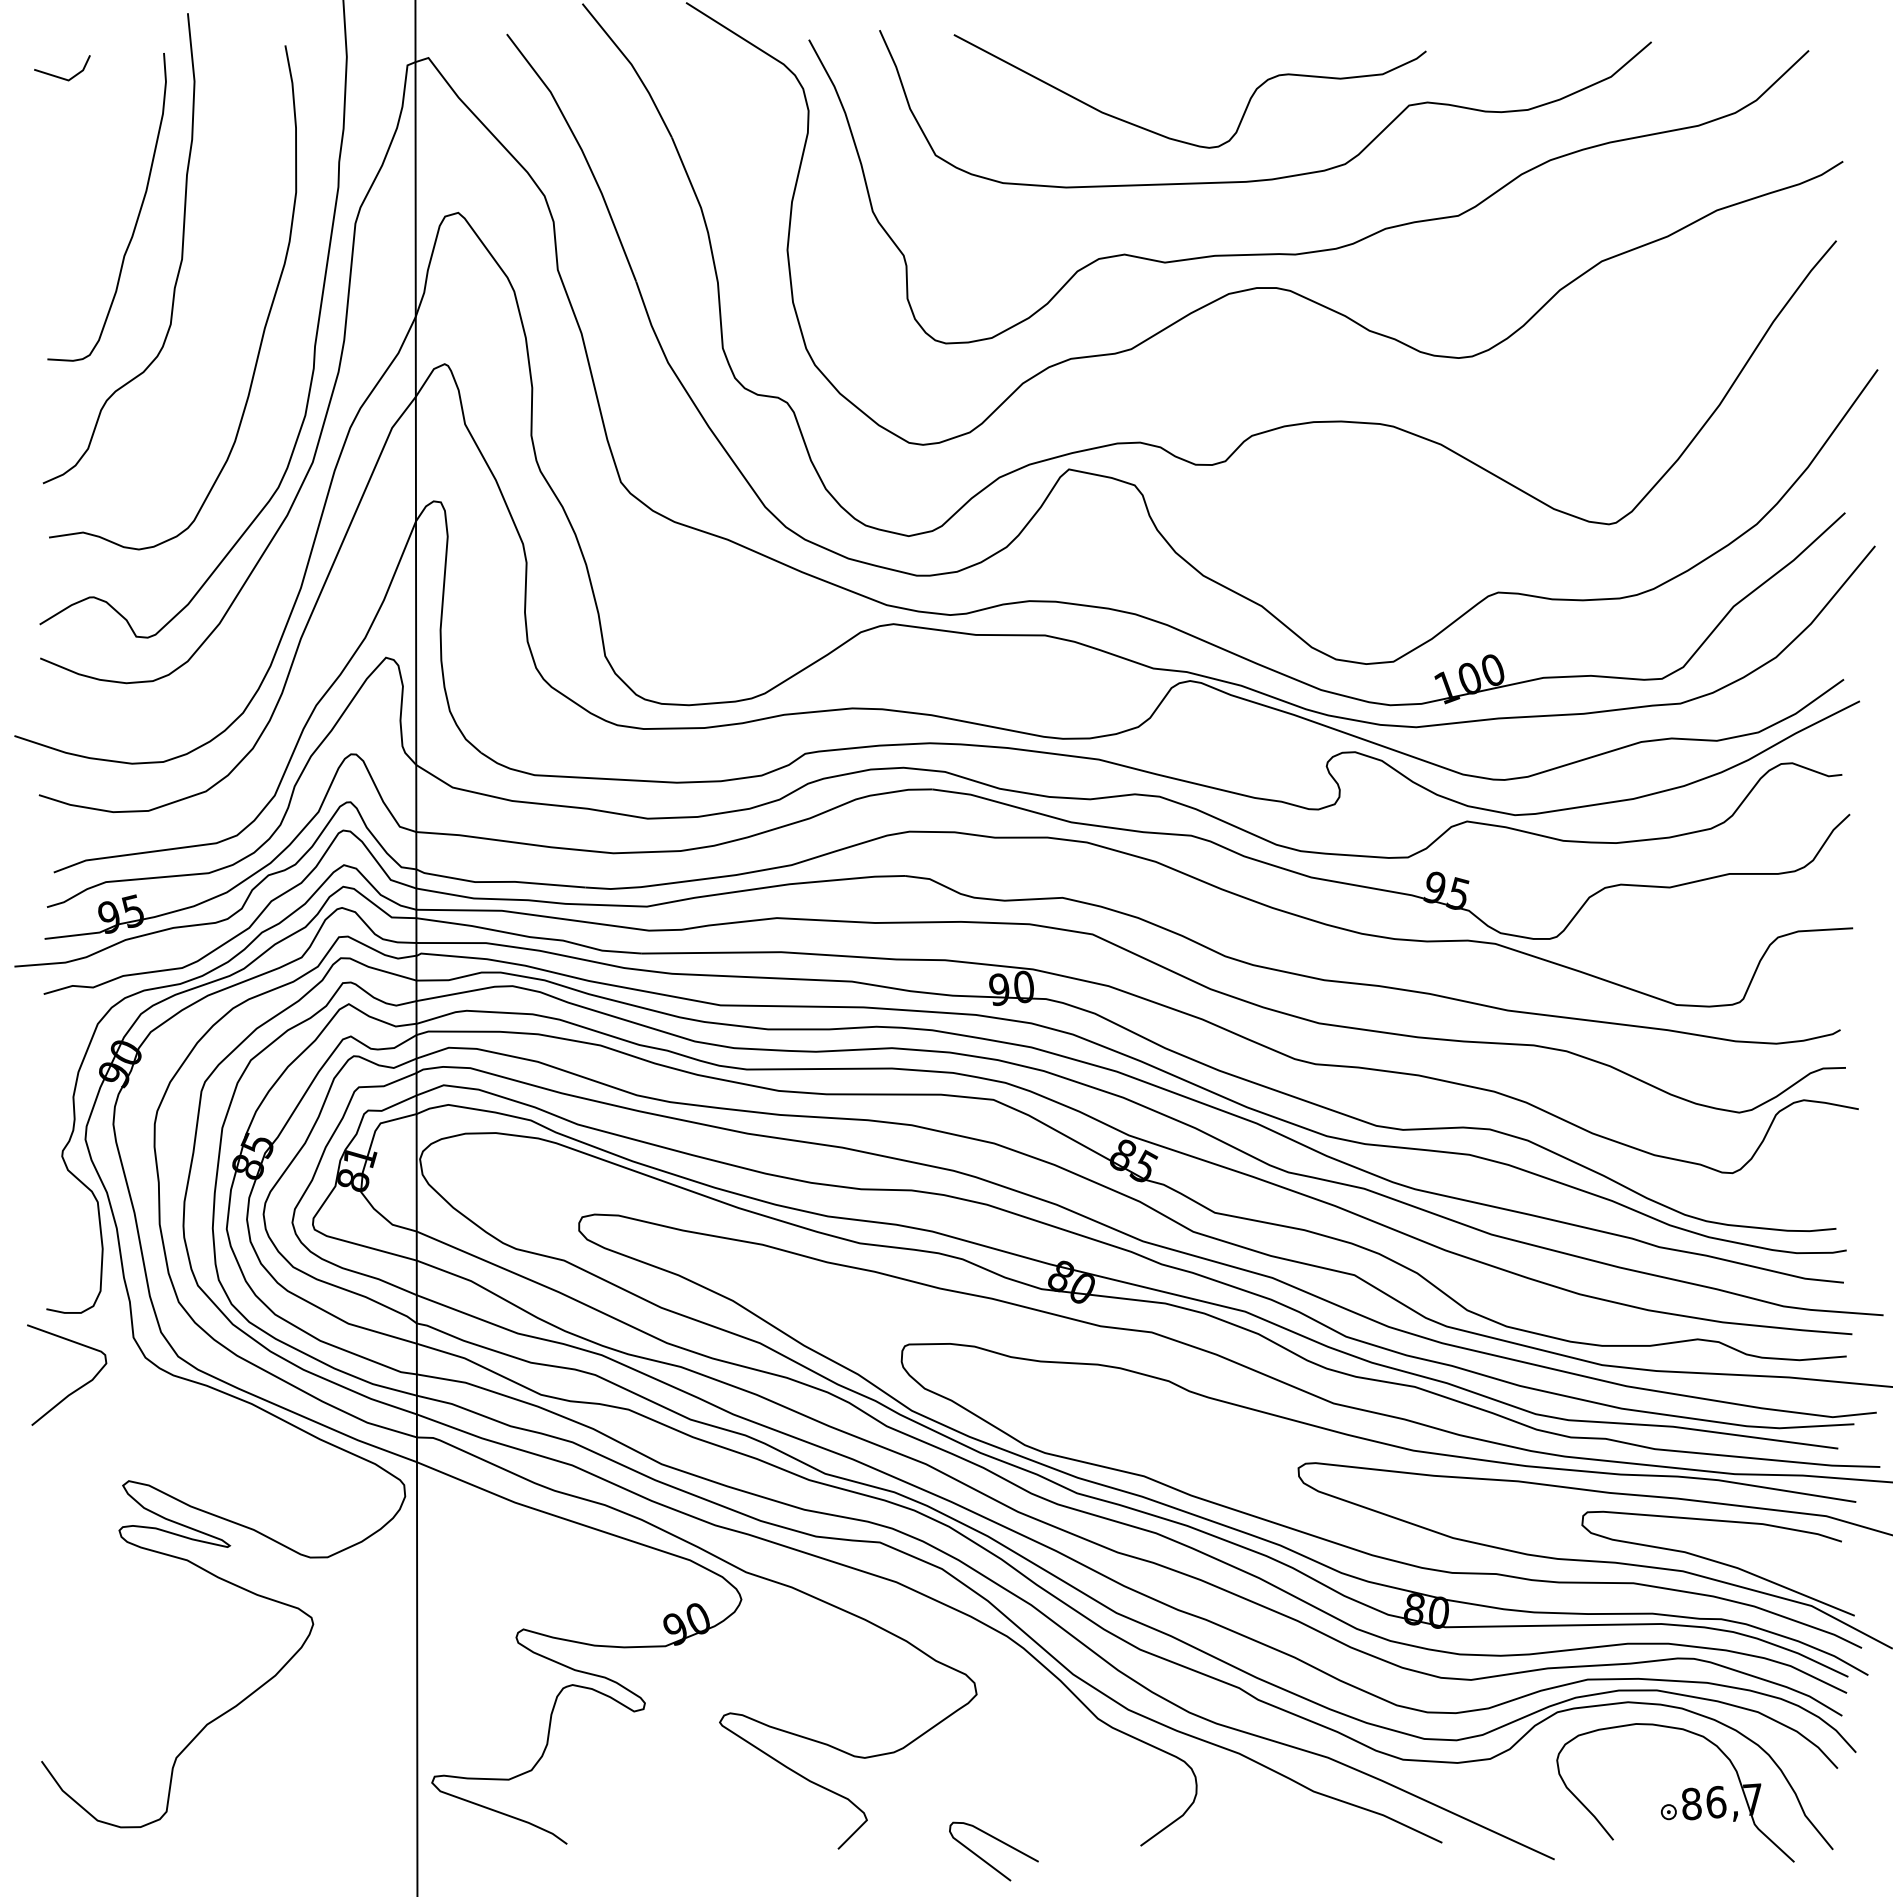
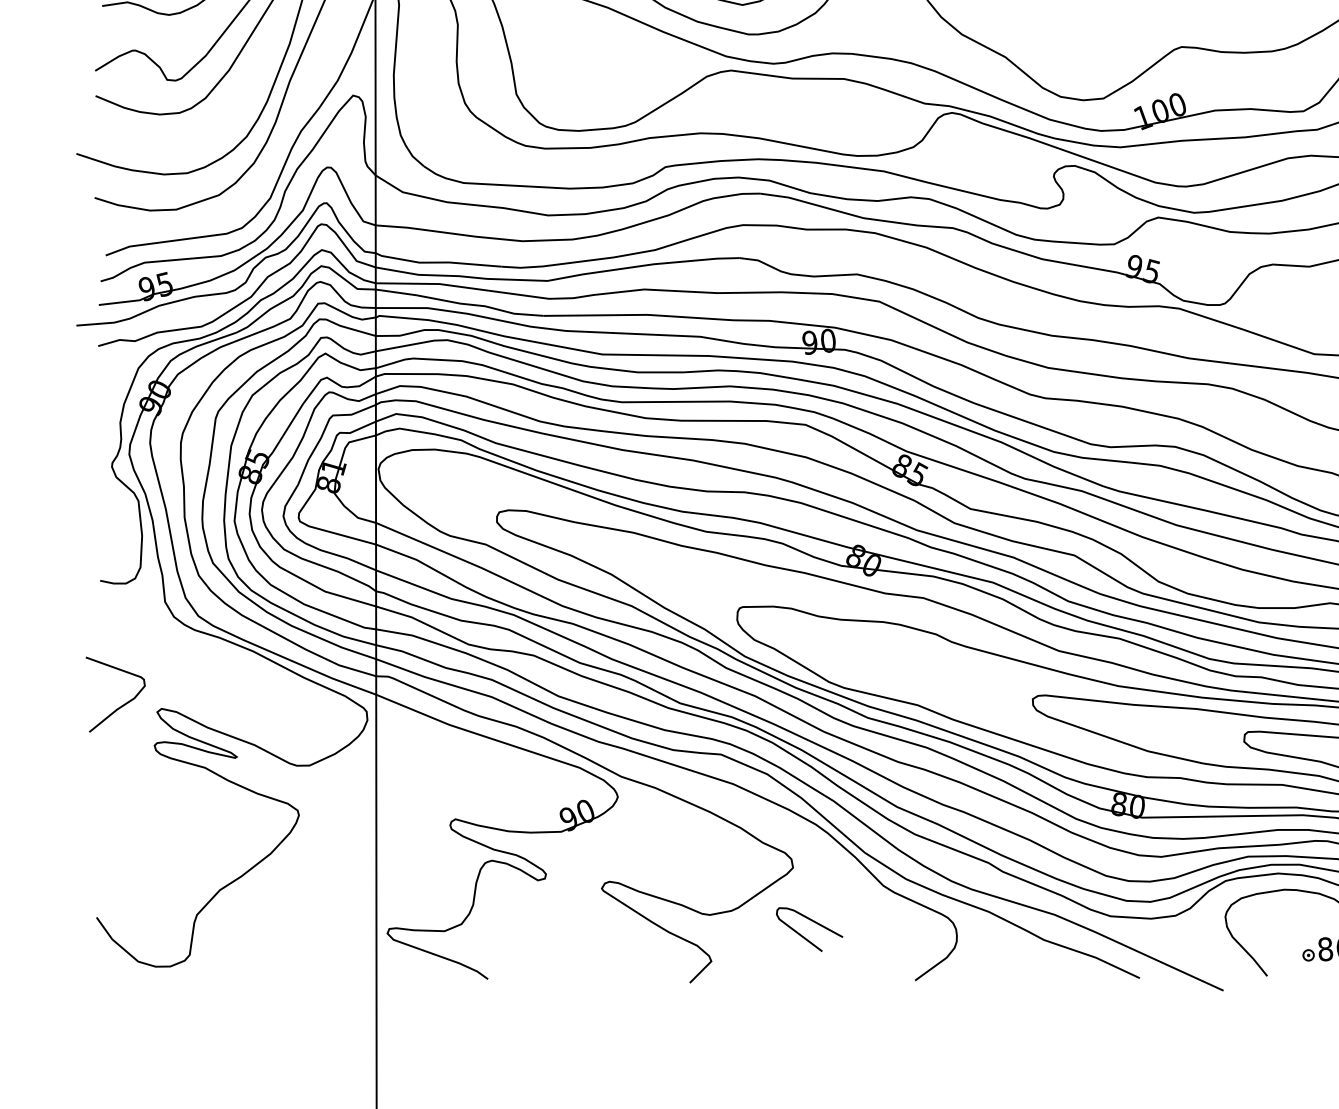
curve: (75, 1389) -> (121, 705), moved
curve: (1000, 1842) -> (814, 922), moved

